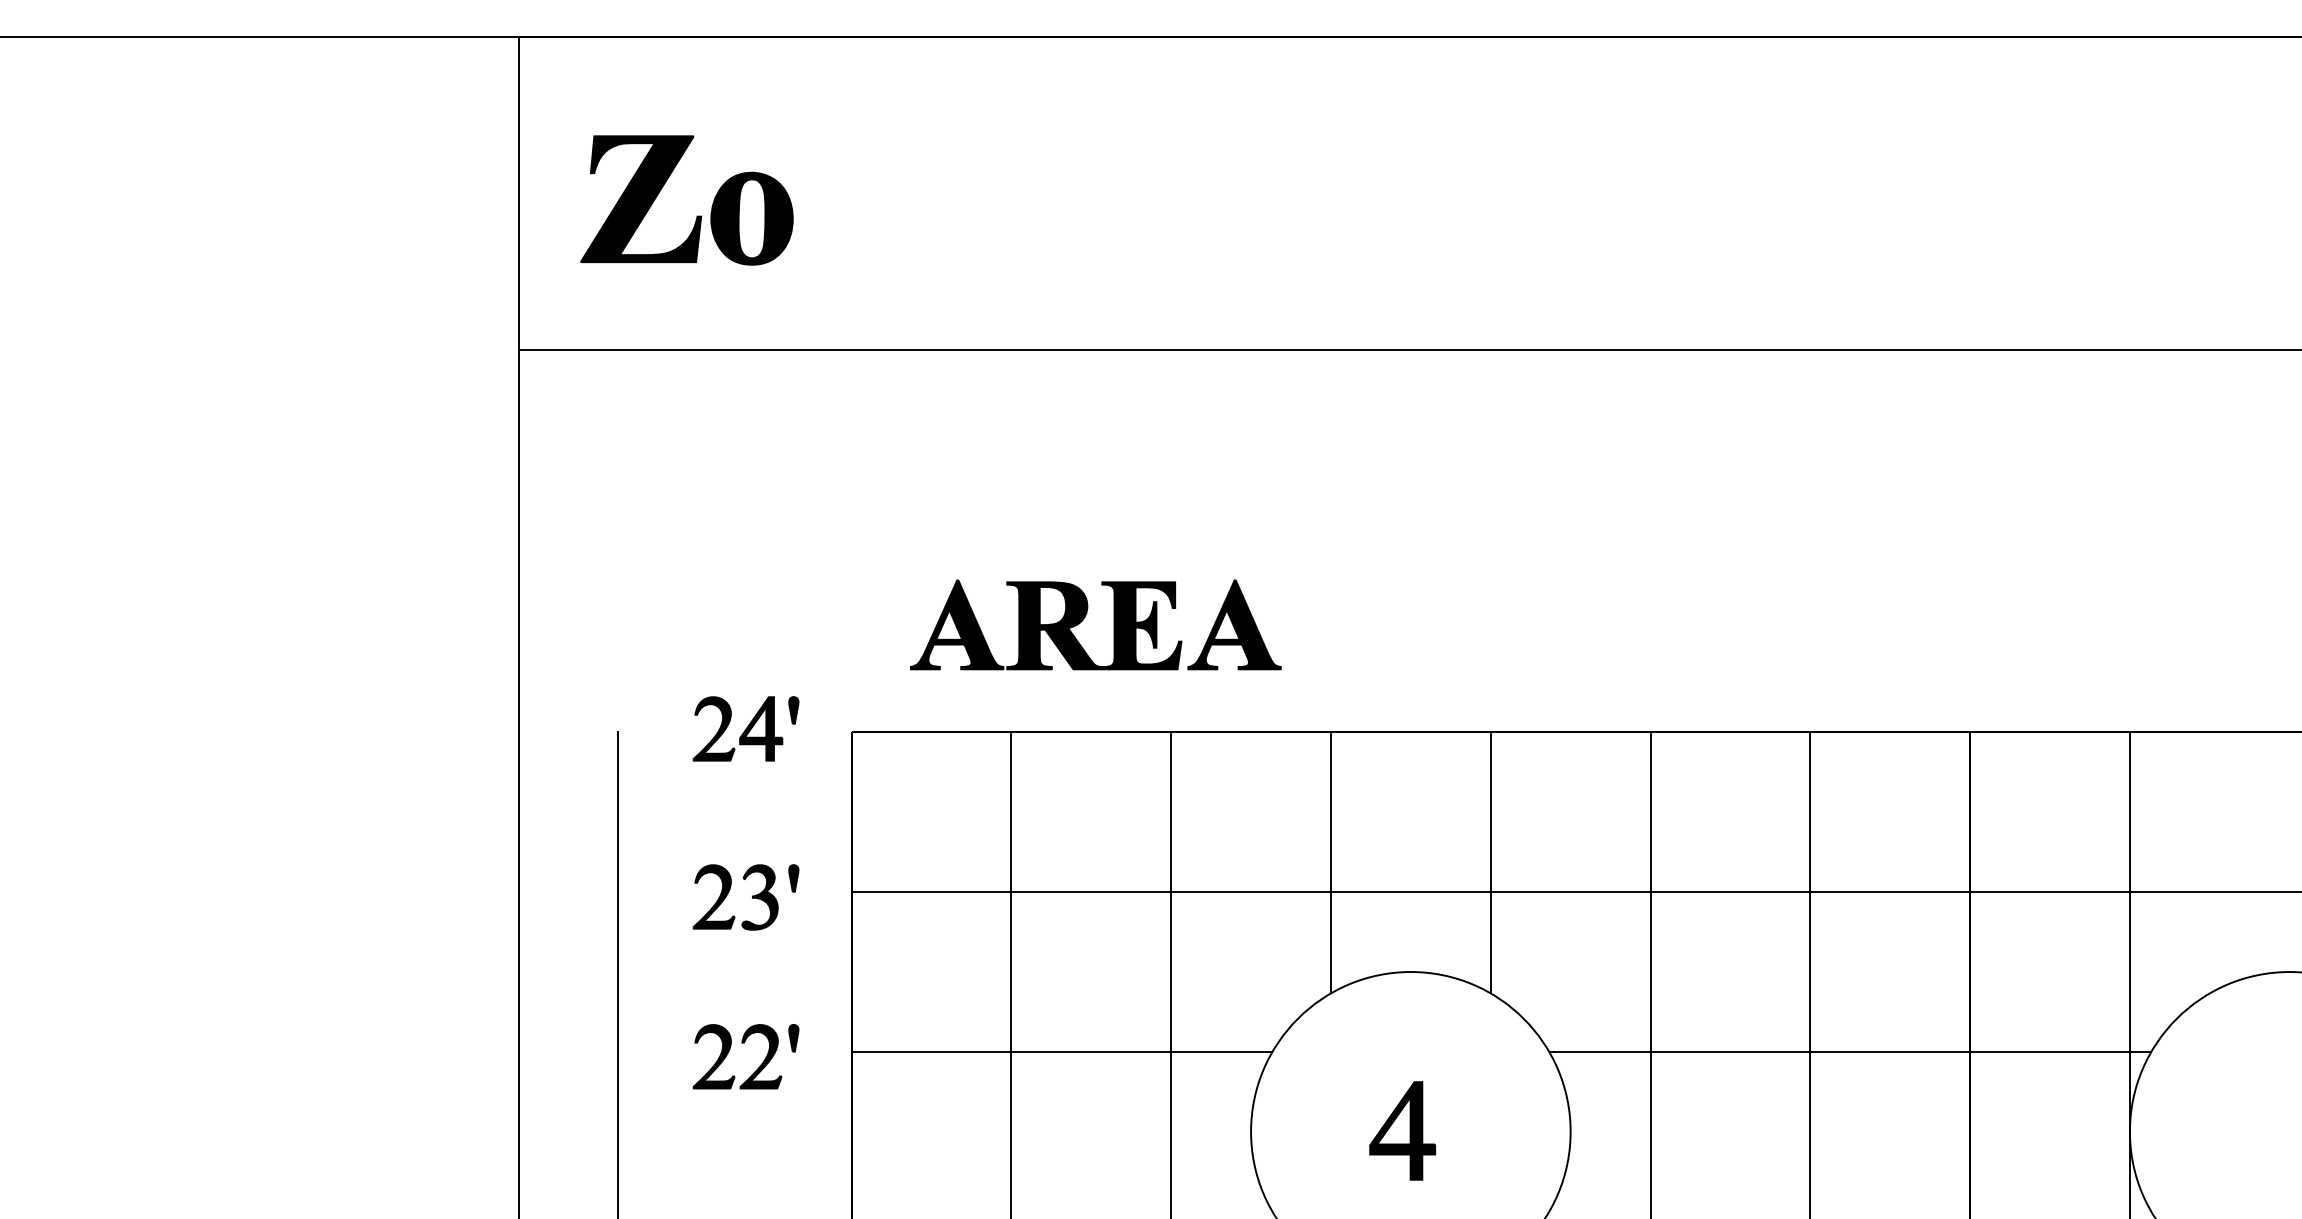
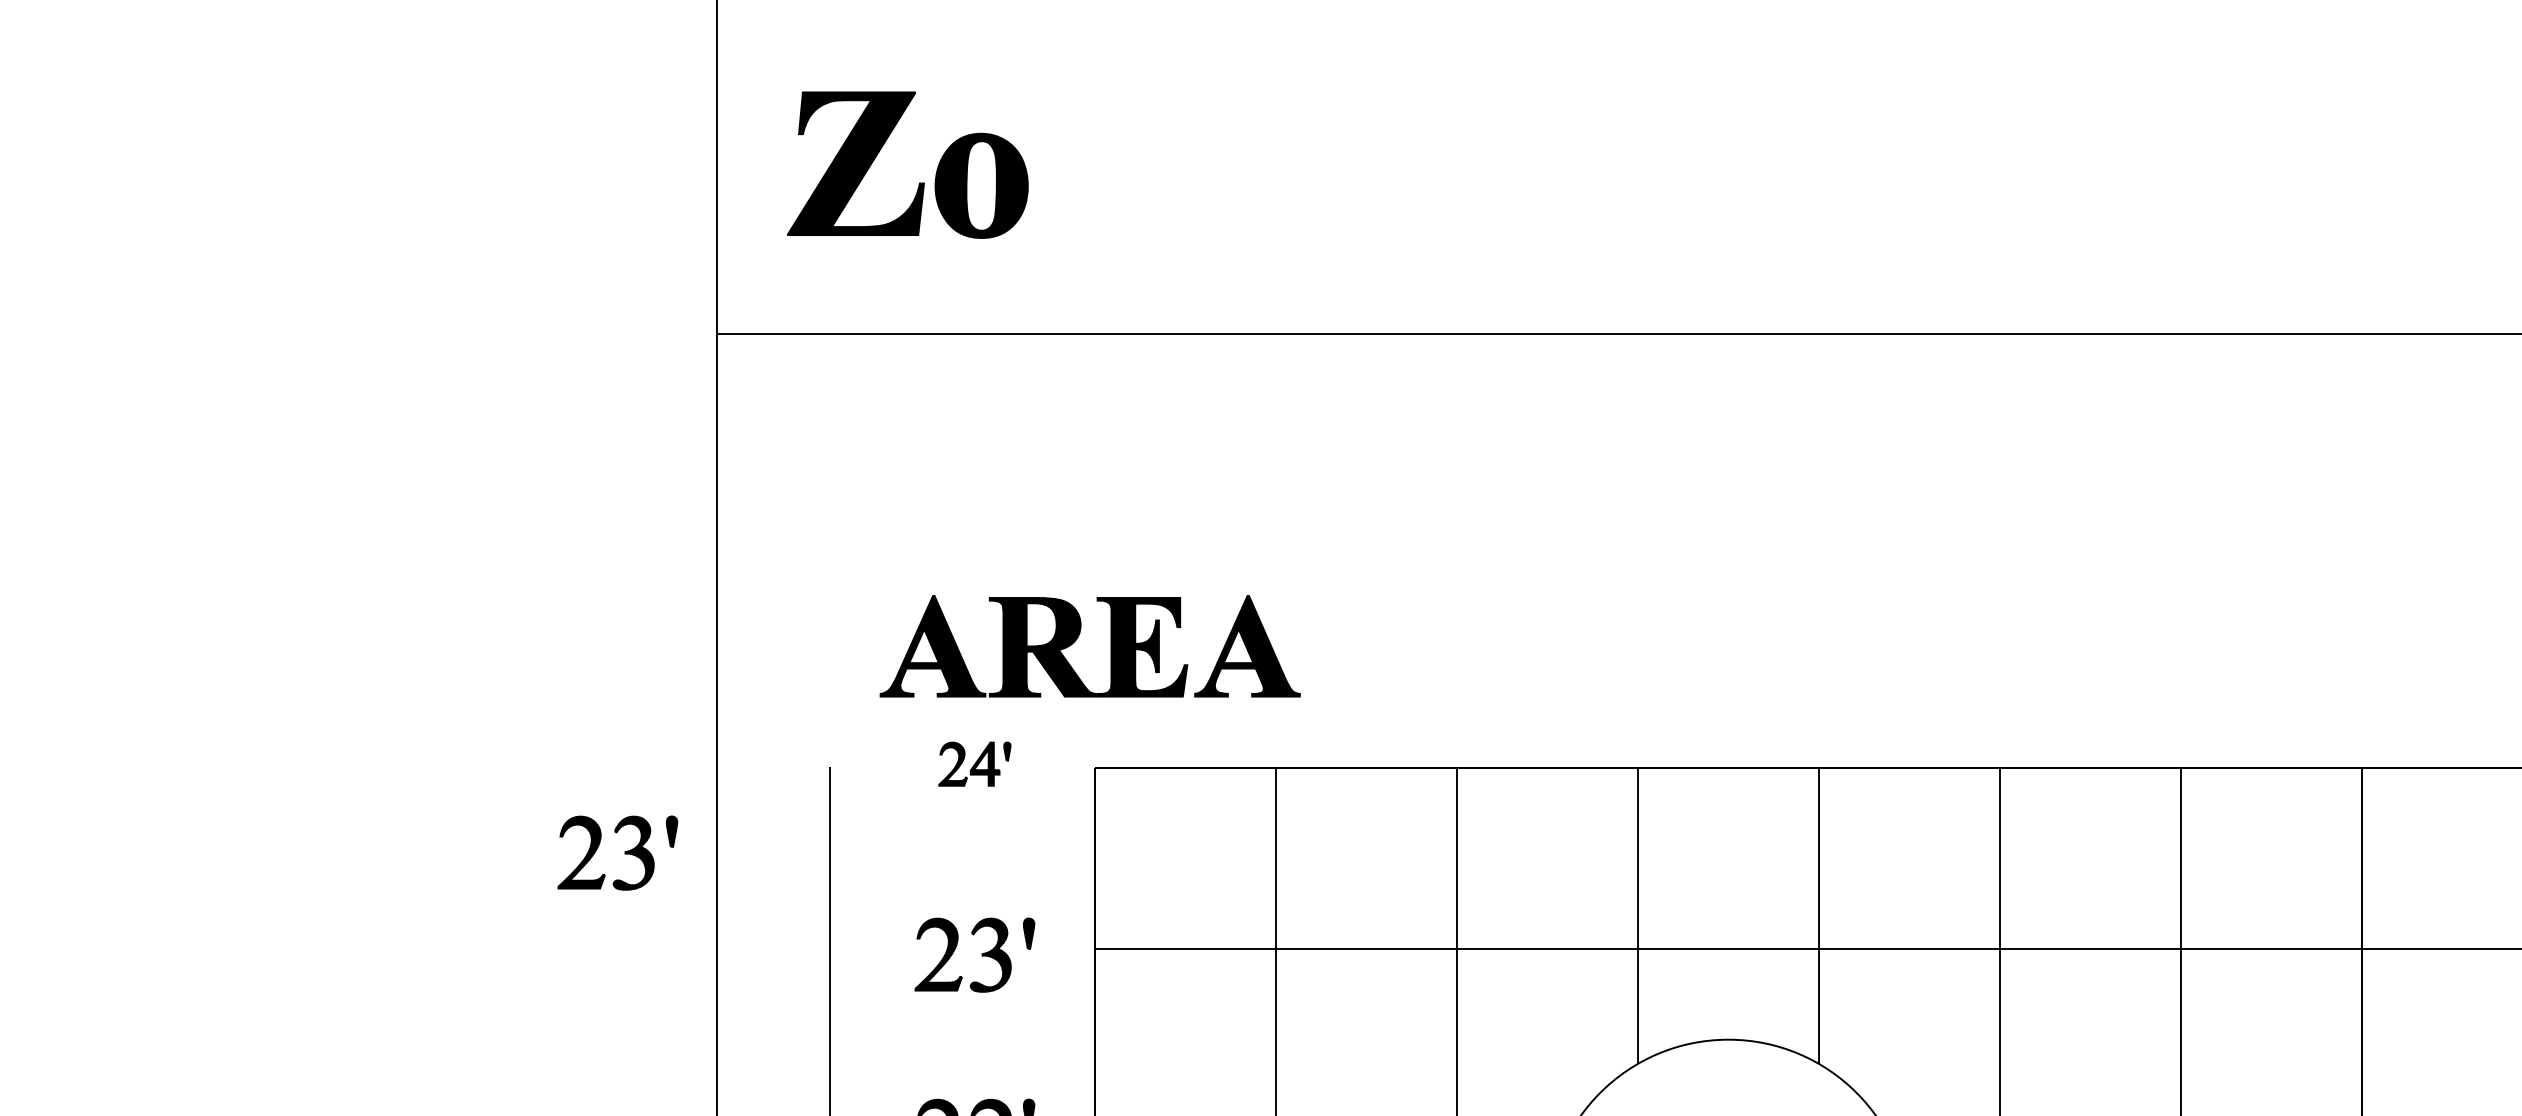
part: (1085, 617) -> (1078, 637), moved
part: (745, 728) -> (974, 763), size x0.6
part: (437, 807) -> (625, 853), added

